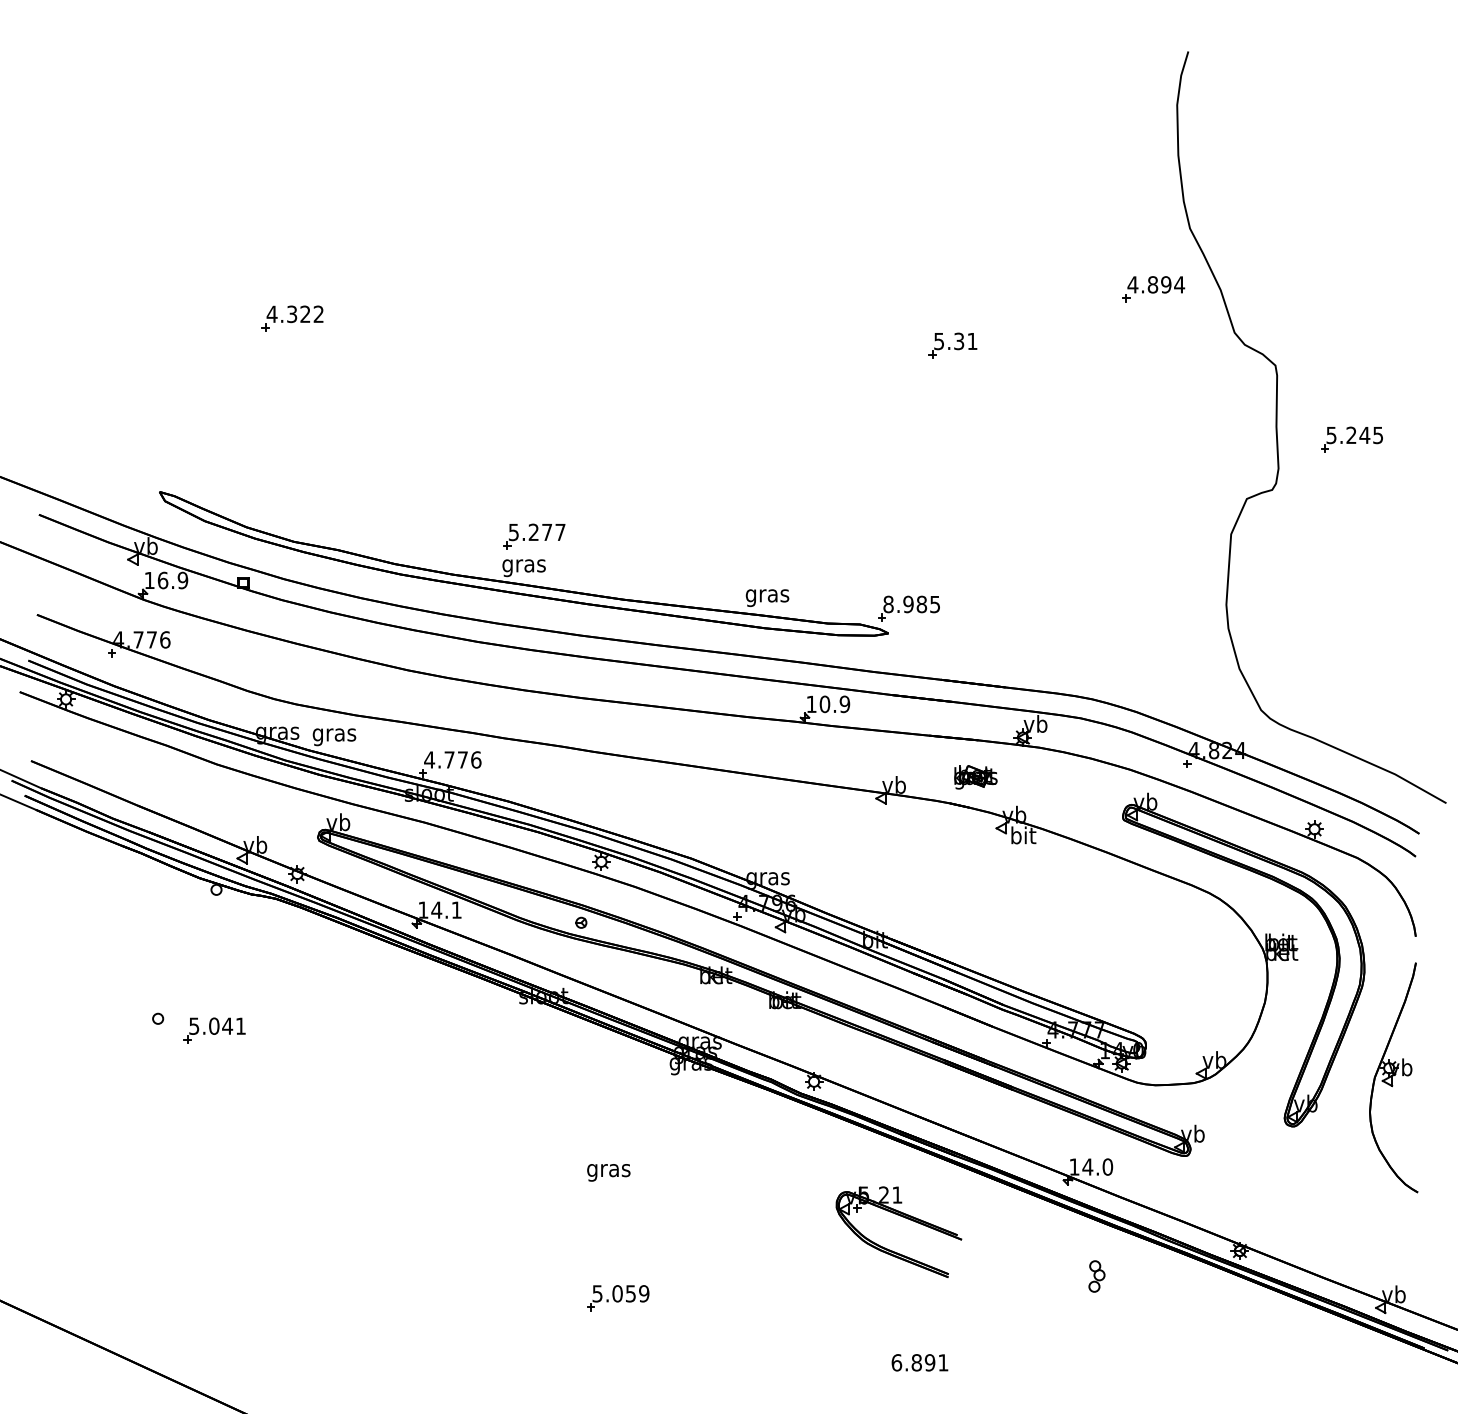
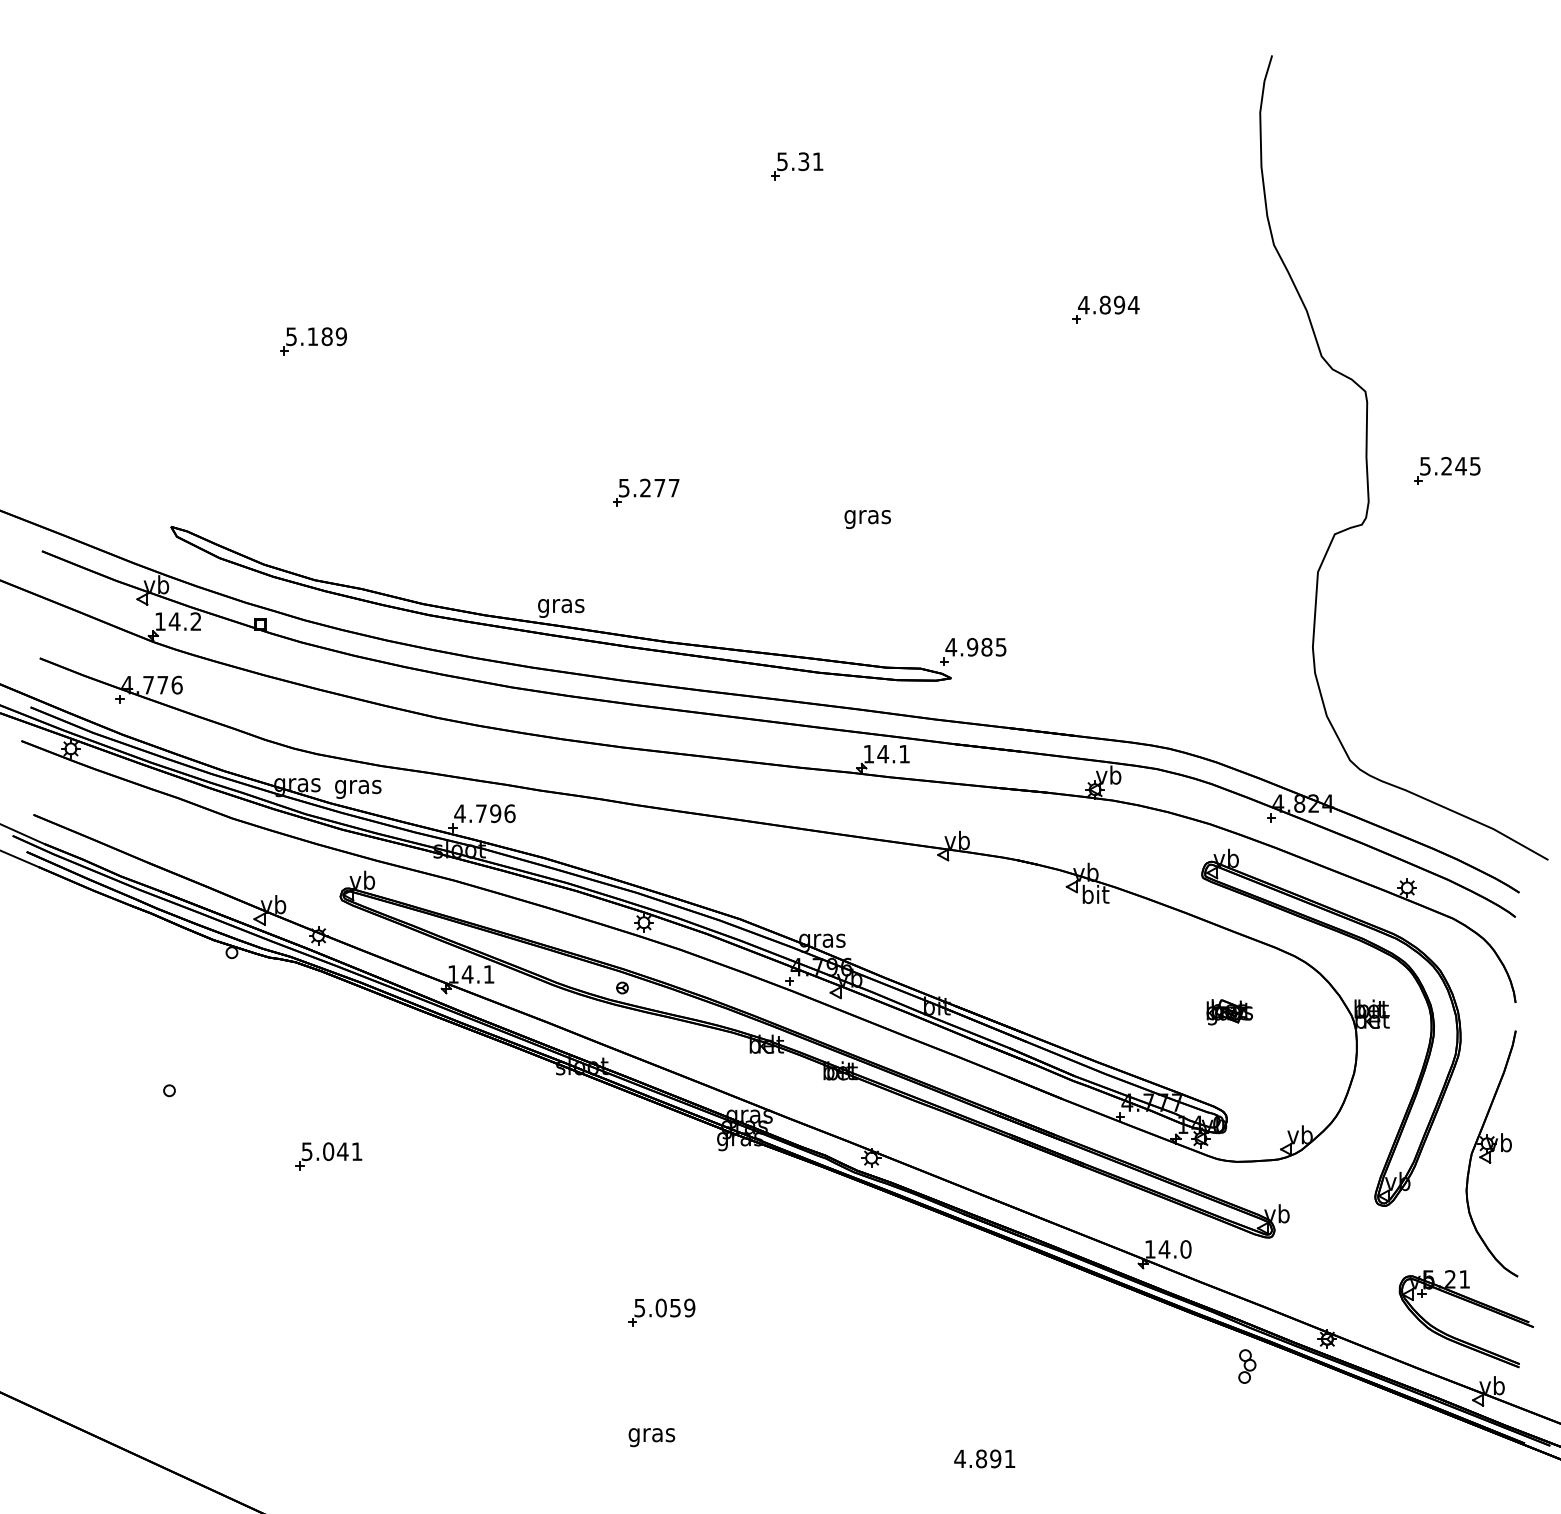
part: (1153, 288) -> (1105, 309), moved
text: (294, 314) -> (315, 336), 4.322 -> 5.189
part: (953, 345) -> (797, 166), moved
part: (534, 536) -> (646, 492), moved
text: (172, 580) -> (184, 621), 16.9 -> 14.2
text: (767, 598) -> (867, 519), moved
text: (888, 603) -> (951, 646), 8.985 -> 4.985
text: (834, 703) -> (893, 753), 10.9 -> 14.1
text: (462, 759) -> (495, 813), 4.776 -> 4.796
part: (975, 777) -> (1229, 1012), moved
part: (214, 1030) -> (328, 1156), moved
text: (608, 1172) -> (651, 1437), moved
part: (905, 1218) -> (1473, 1304), moved
part: (1097, 1276) -> (1247, 1366), moved
part: (617, 1297) -> (661, 1312), moved
text: (896, 1362) -> (959, 1458), 6.891 -> 4.891

